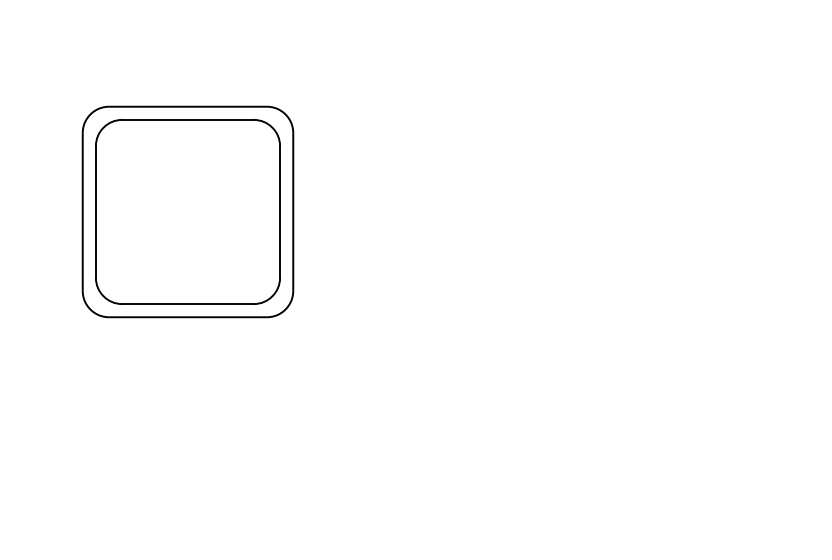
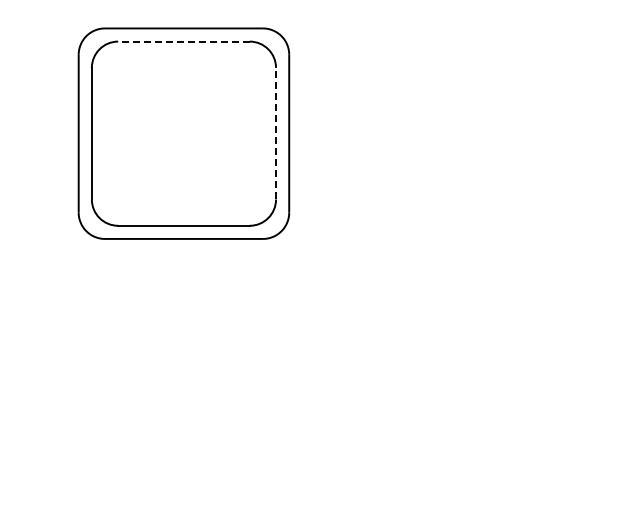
line: (187, 119) -> (183, 41), solid -> dashed
line: (280, 211) -> (276, 133), solid -> dashed

